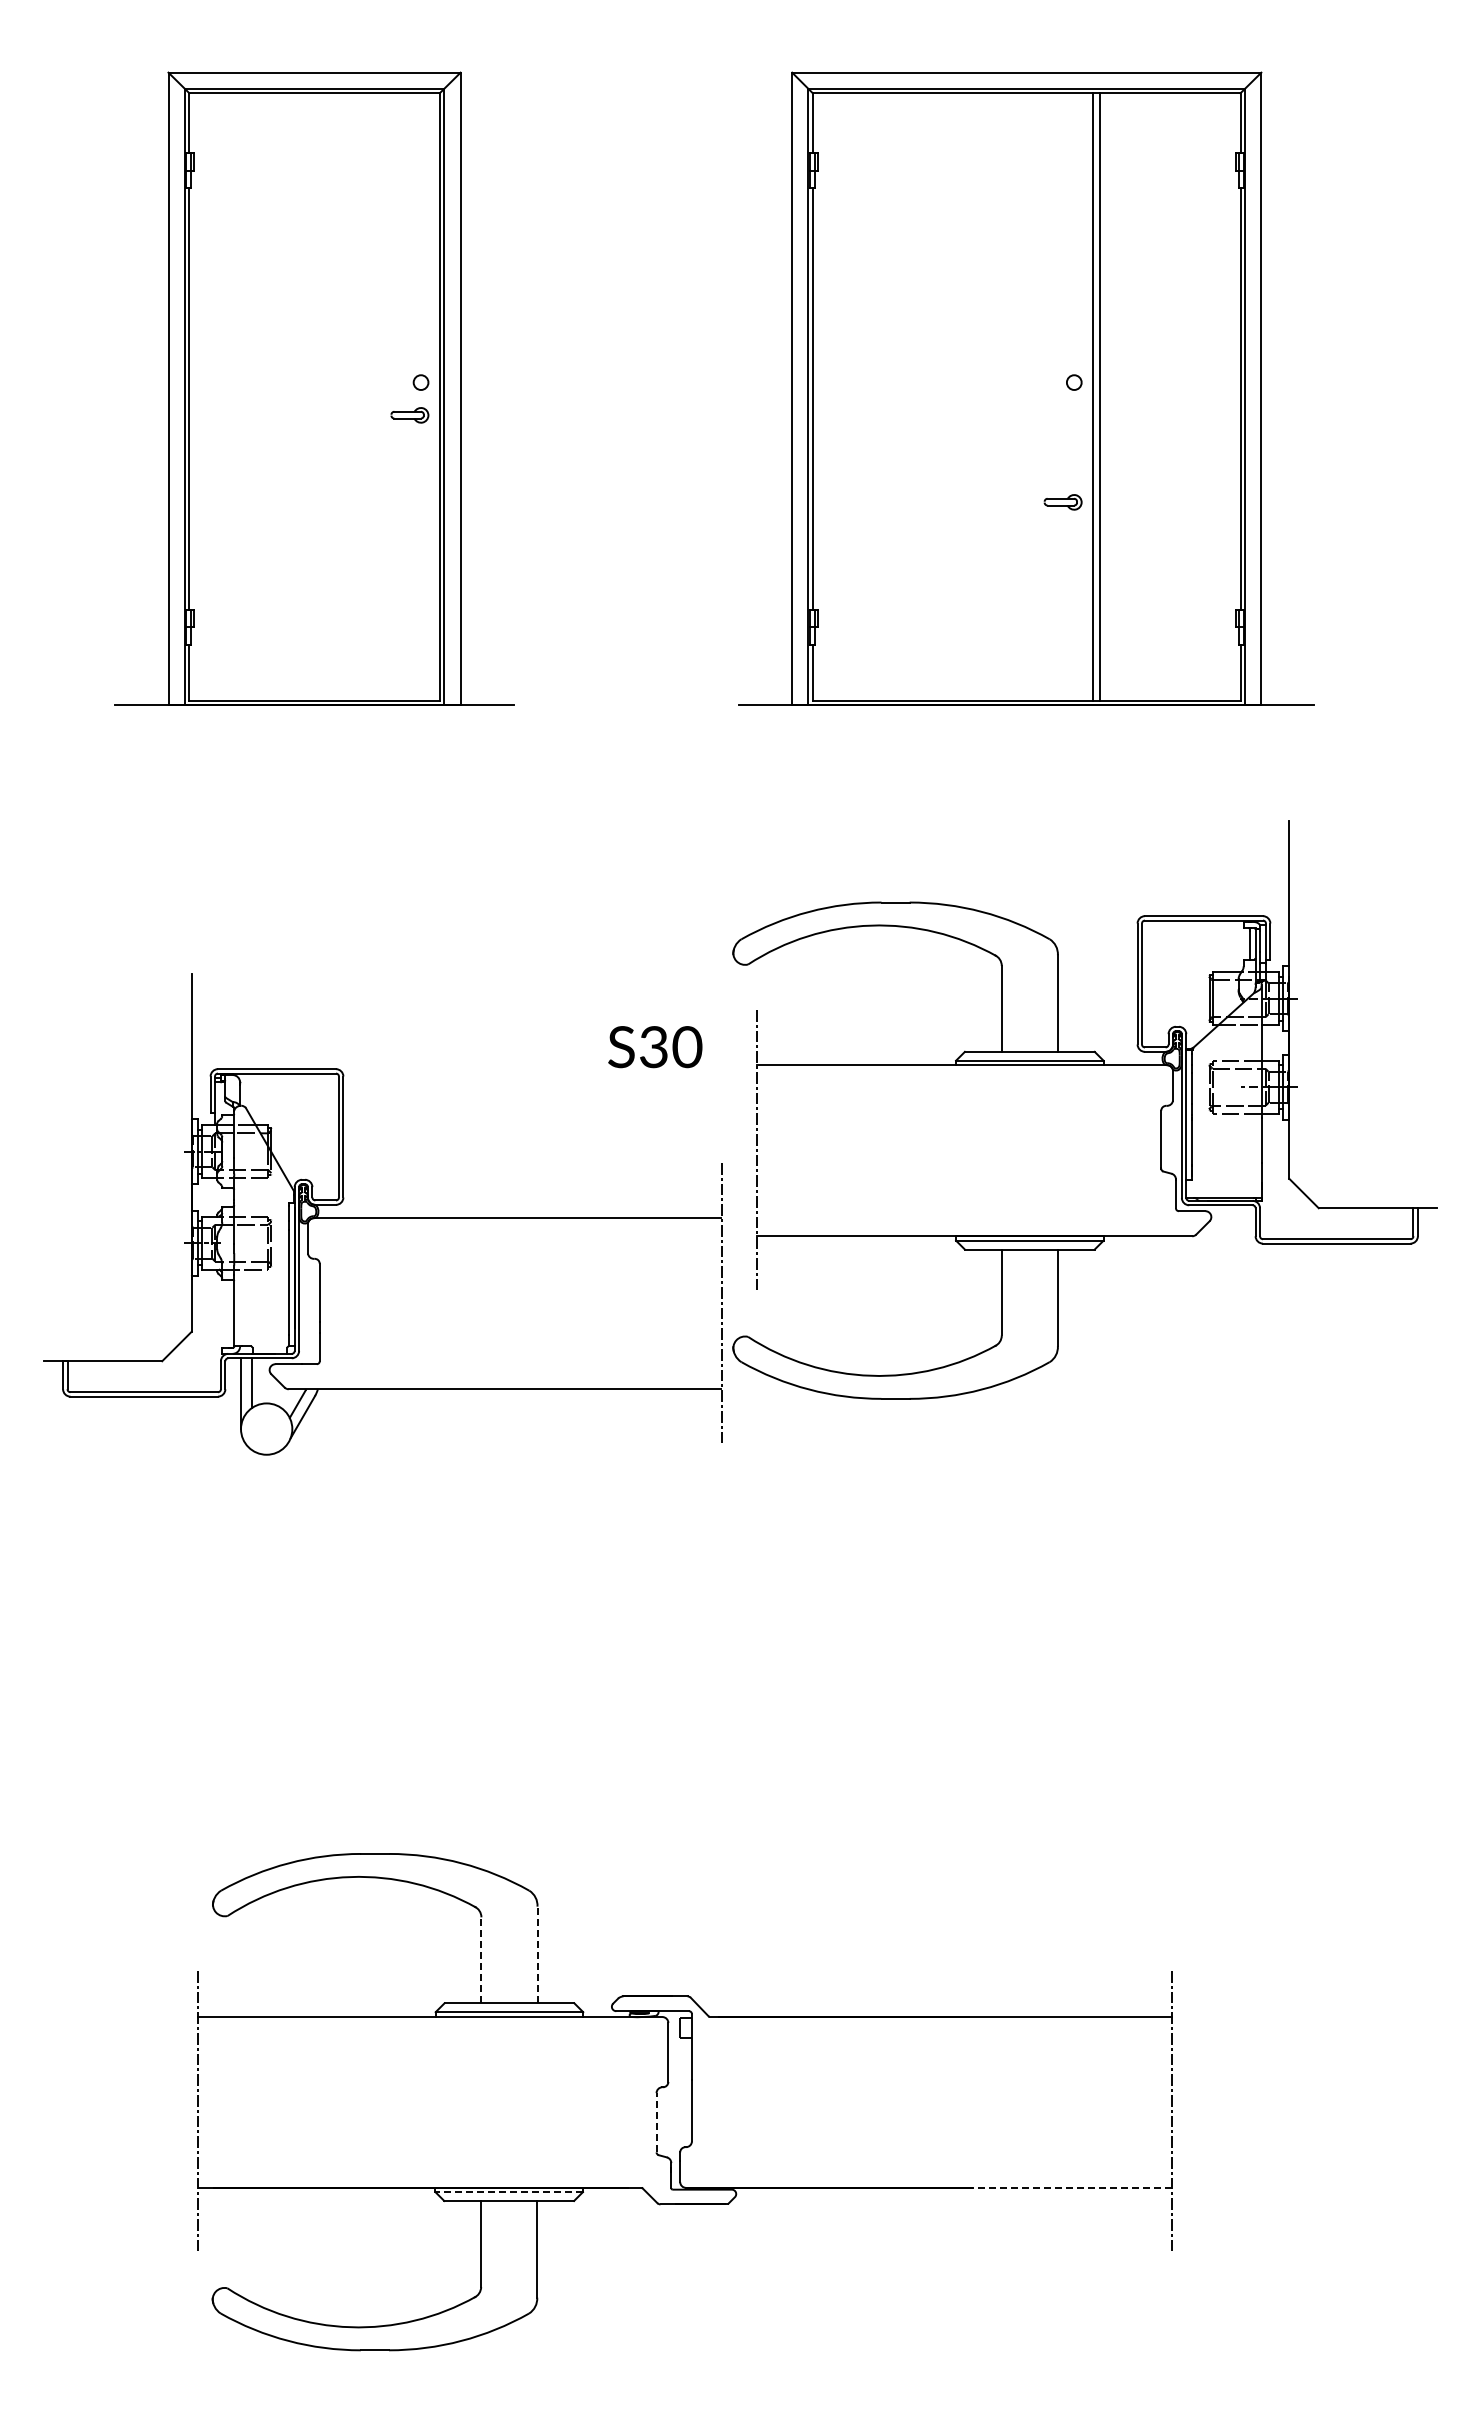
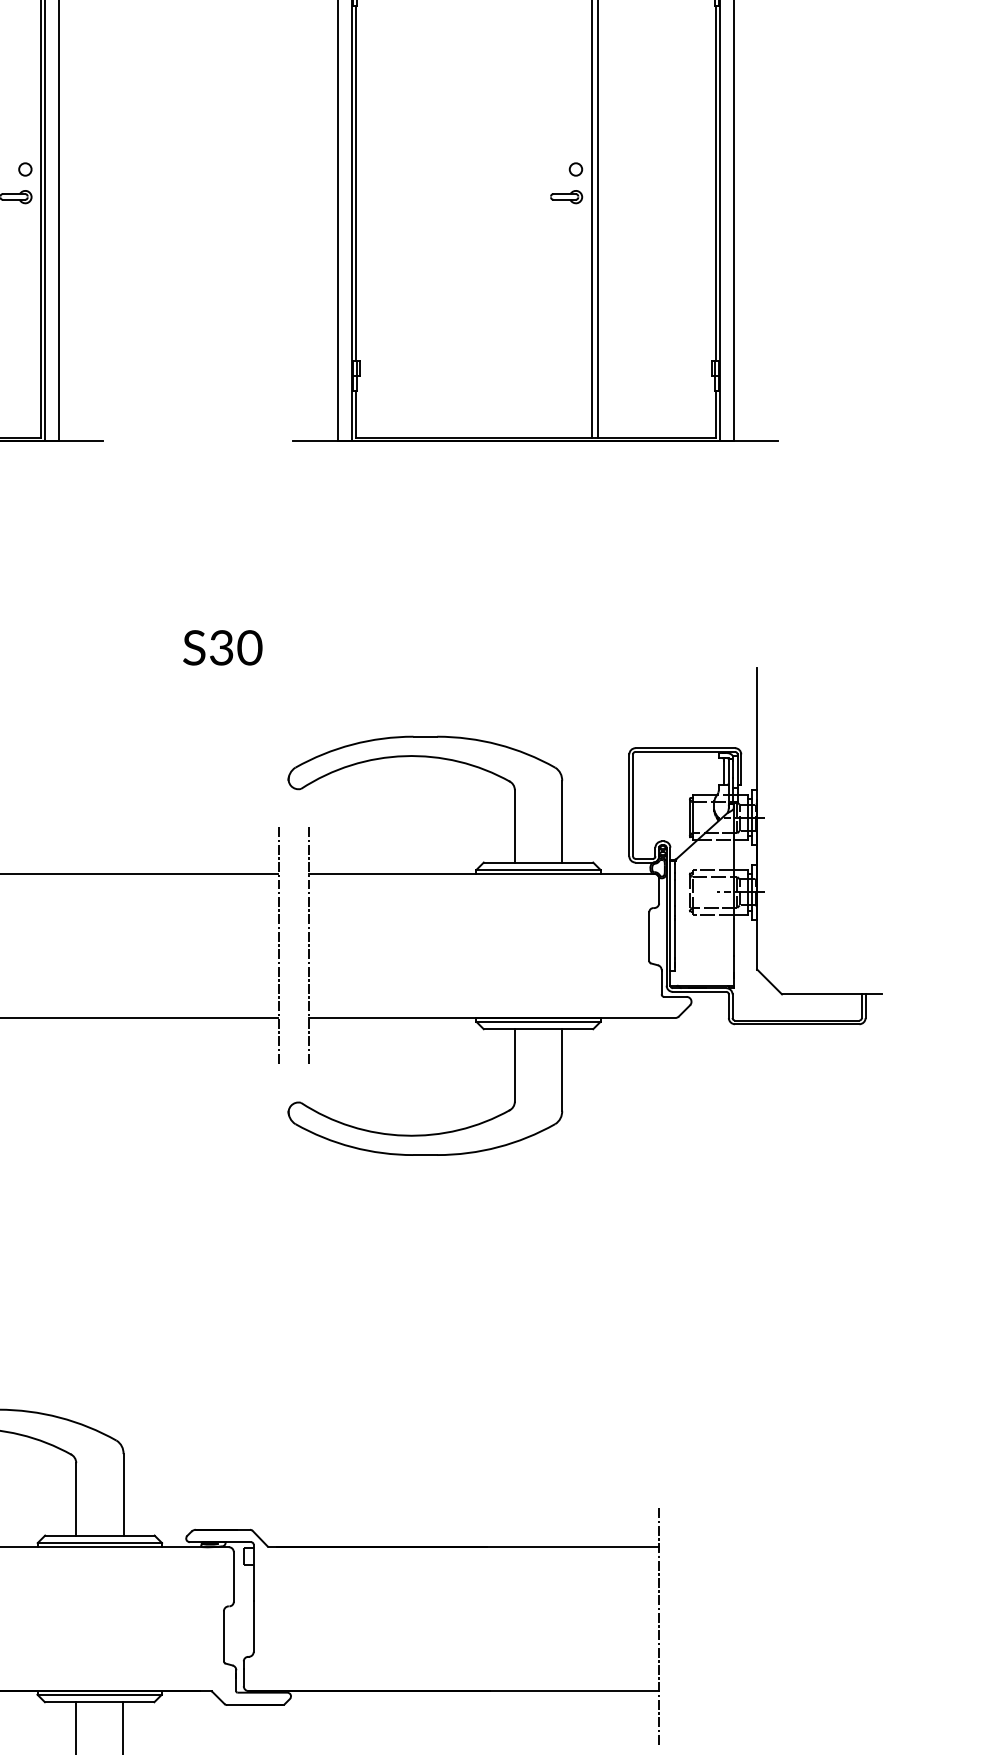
part: (1062, 502) -> (566, 197), moved
text: (655, 1047) -> (222, 648), moved
part: (1084, 1065) -> (584, 874), moved
line: (537, 1954) -> (123, 1494), dashed -> solid
line: (481, 1960) -> (76, 1499), dashed -> solid
line: (656, 2122) -> (223, 1636), dashed -> solid
line: (1058, 2187) -> (562, 1690), dashed -> solid
line: (509, 2192) -> (99, 1695), dashed -> solid

